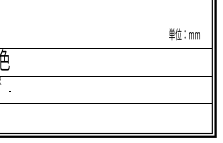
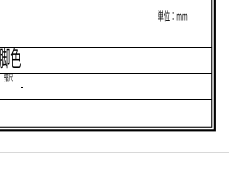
text: (184, 33) -> (172, 15), moved

